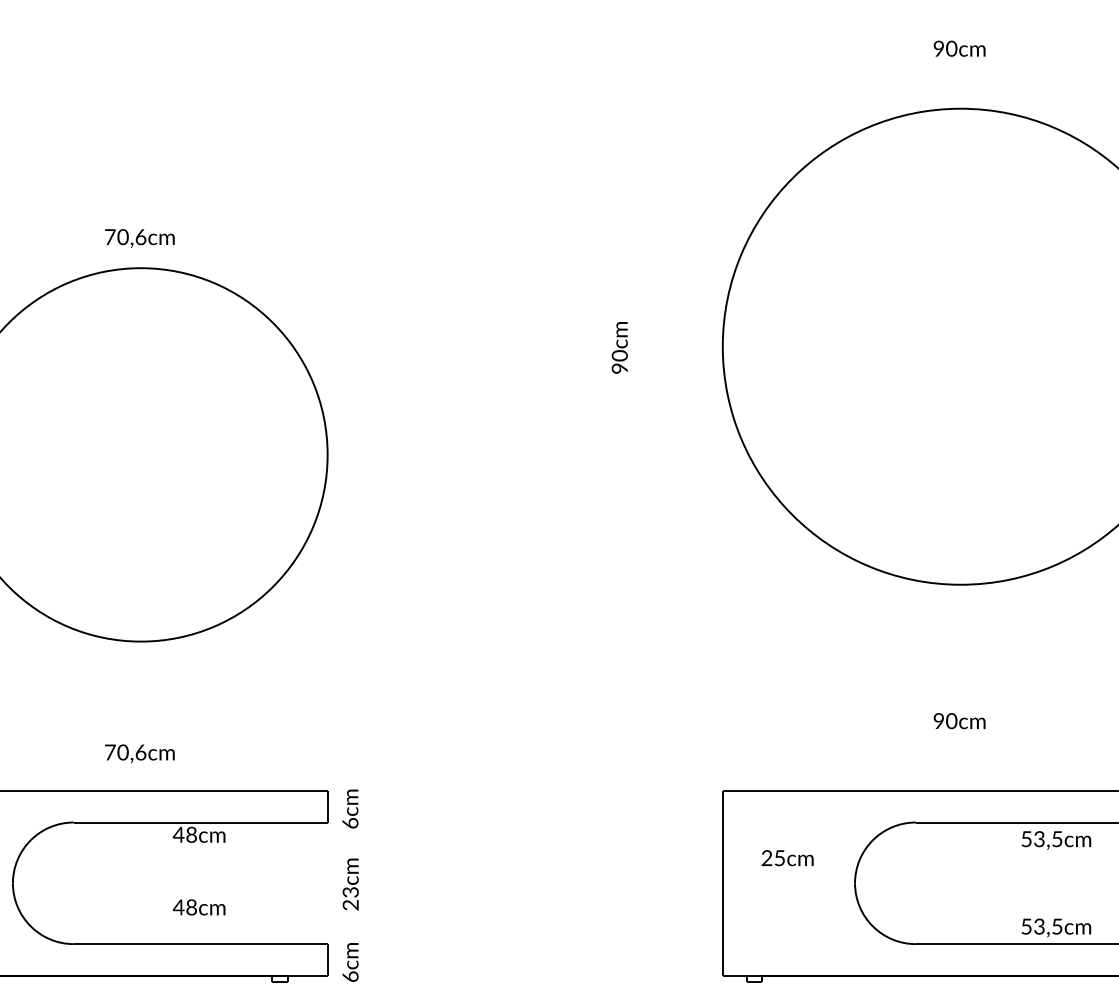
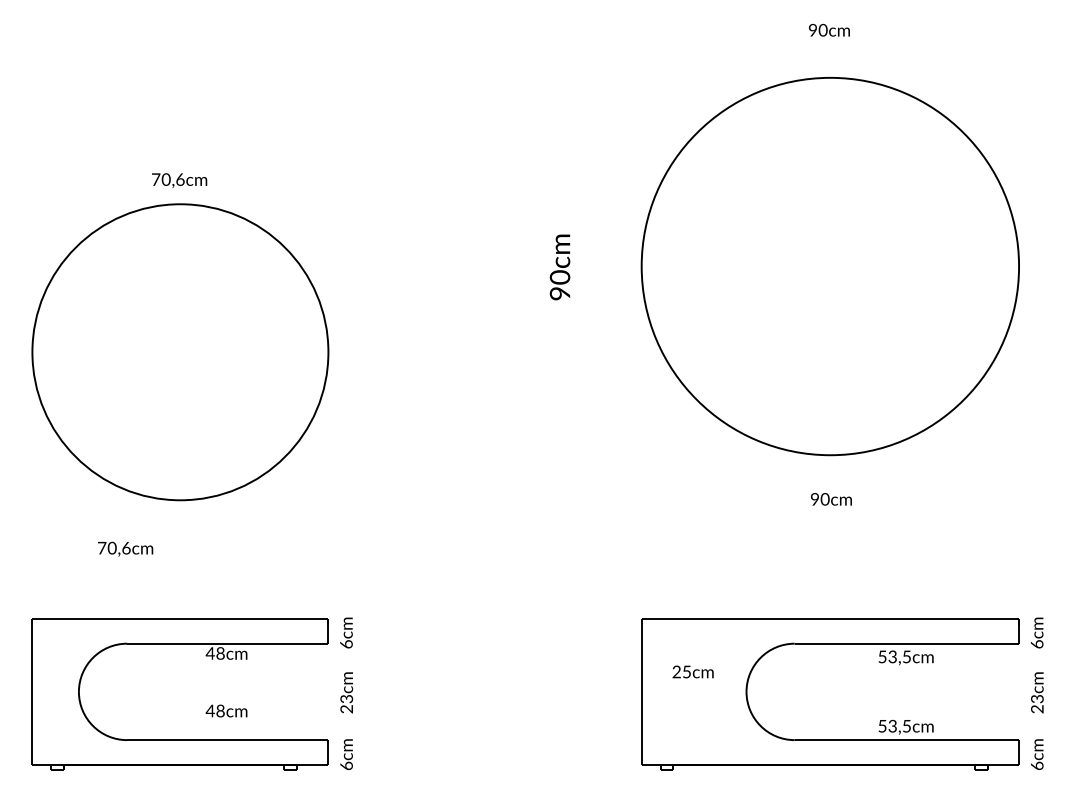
part: (619, 347) -> (559, 267), size x1.6
part: (959, 721) -> (831, 499), moved
part: (139, 752) -> (125, 548), moved

